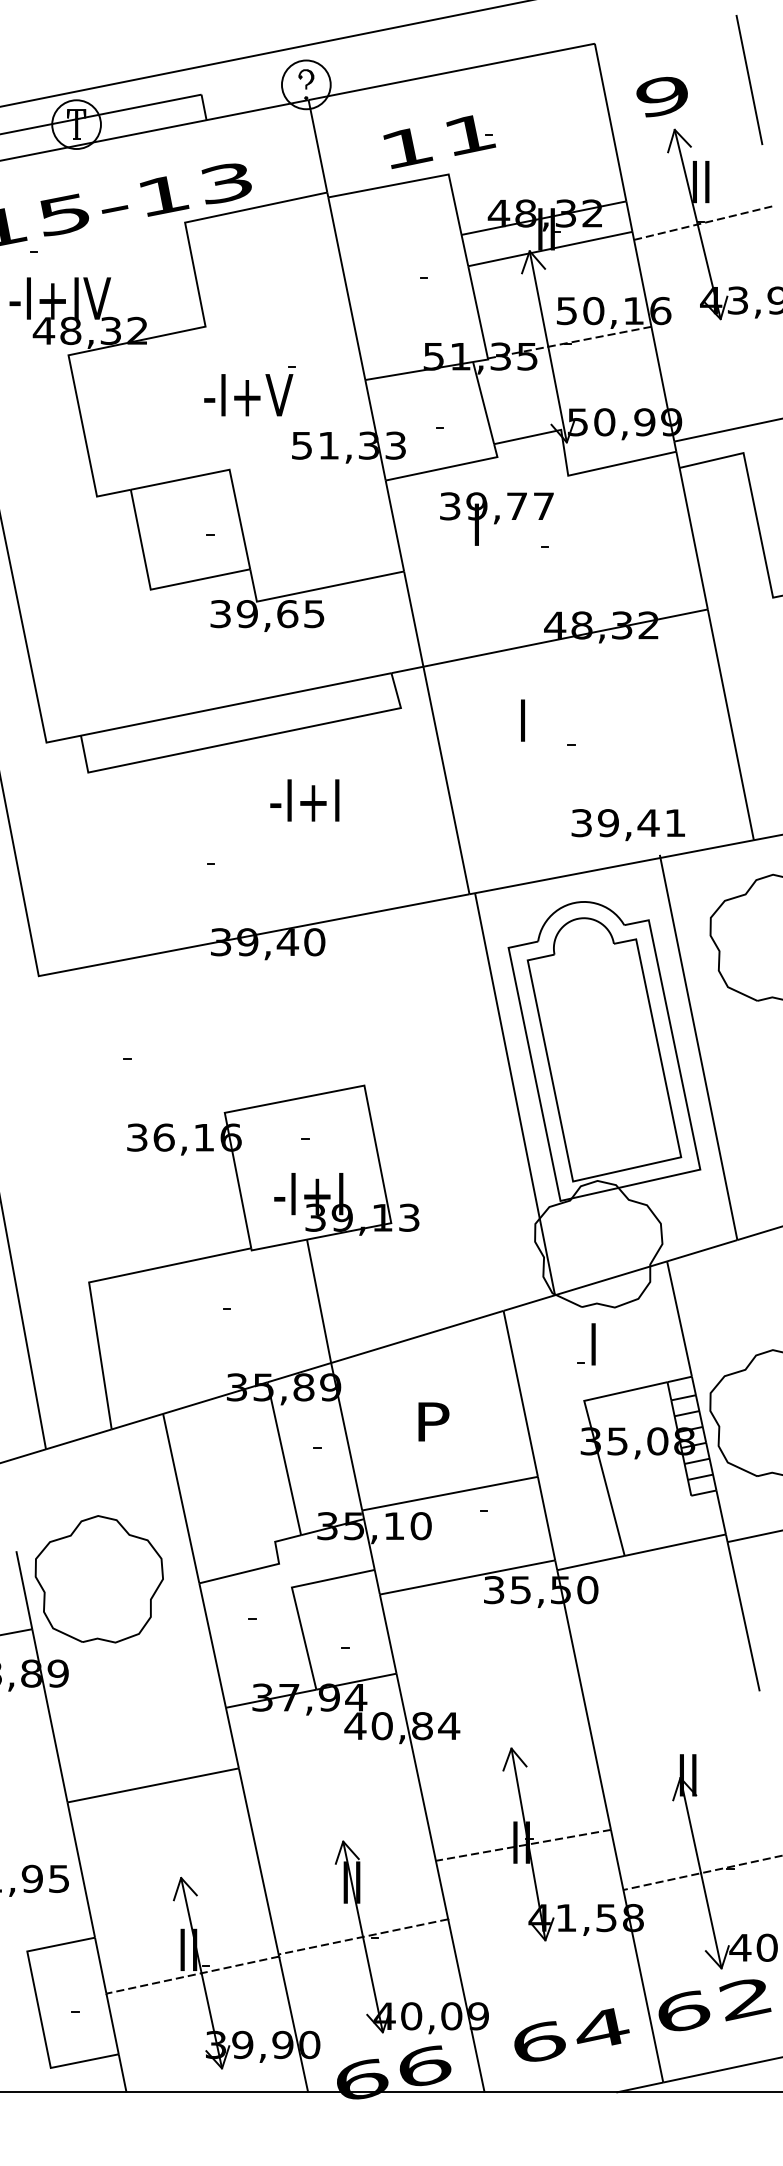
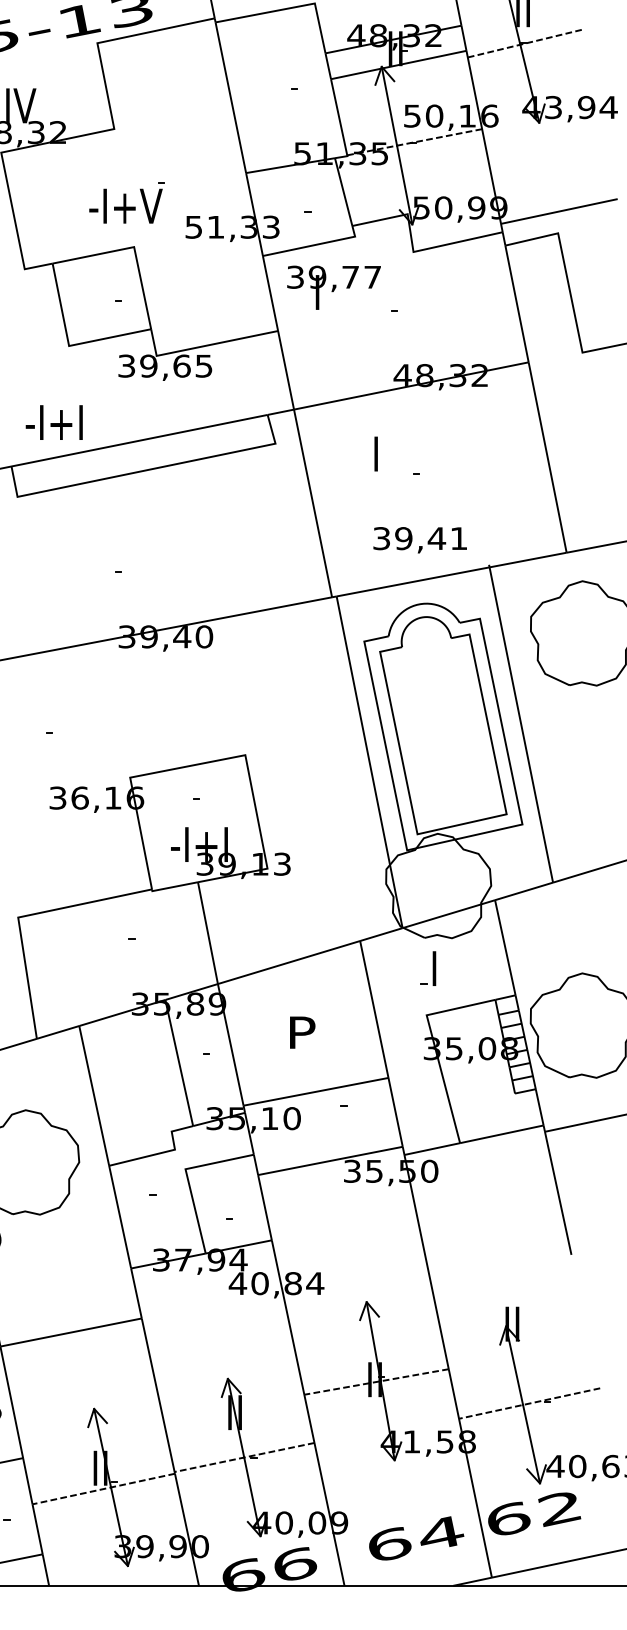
part: (249, 391) -> (126, 203), moved
text: (496, 518) -> (333, 287), moved
text: (304, 800) -> (54, 422), moved
text: (627, 825) -> (419, 540), moved

